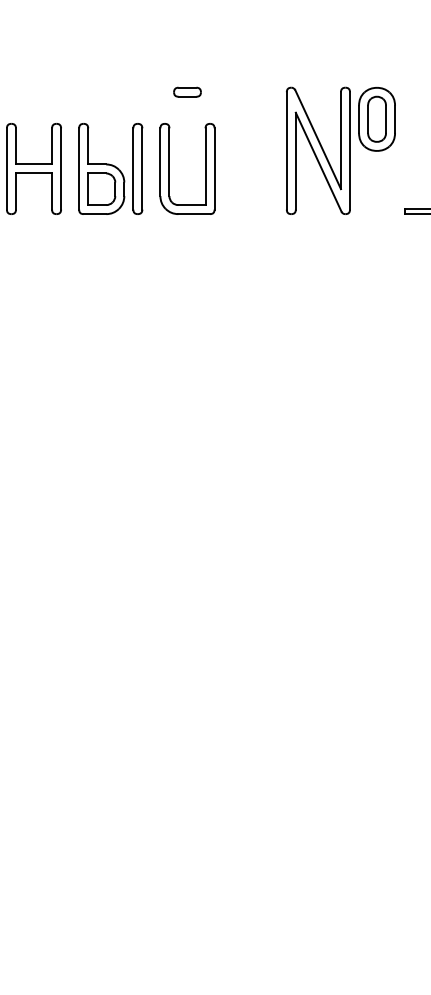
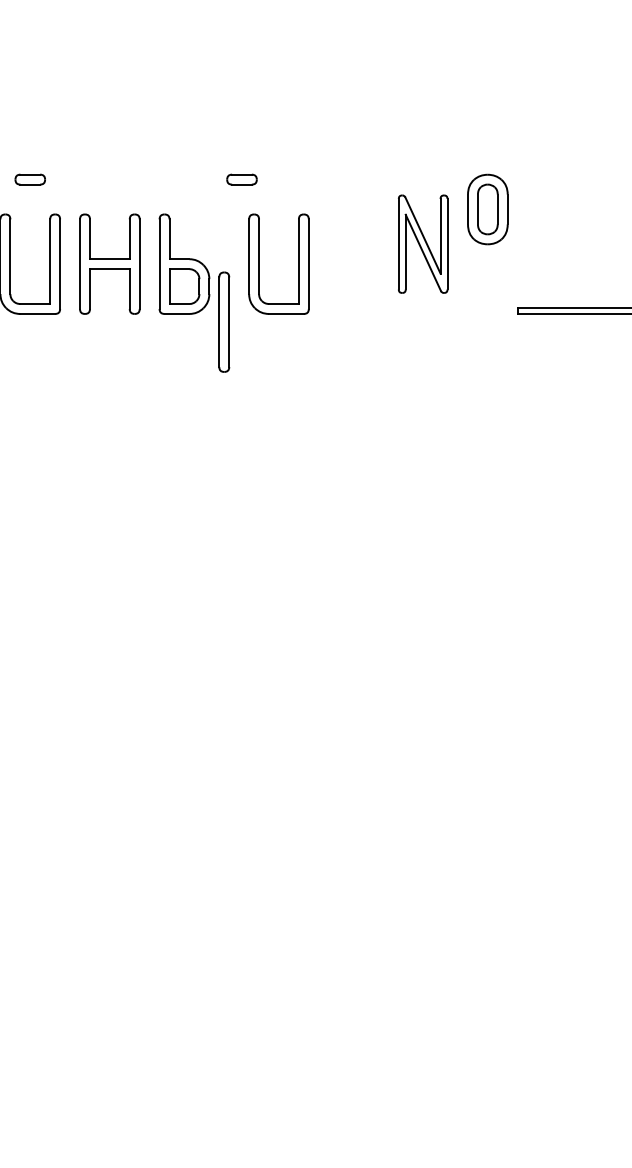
part: (187, 92) -> (241, 179), moved
part: (317, 150) -> (422, 243), size x0.7
part: (138, 168) -> (224, 321), moved

